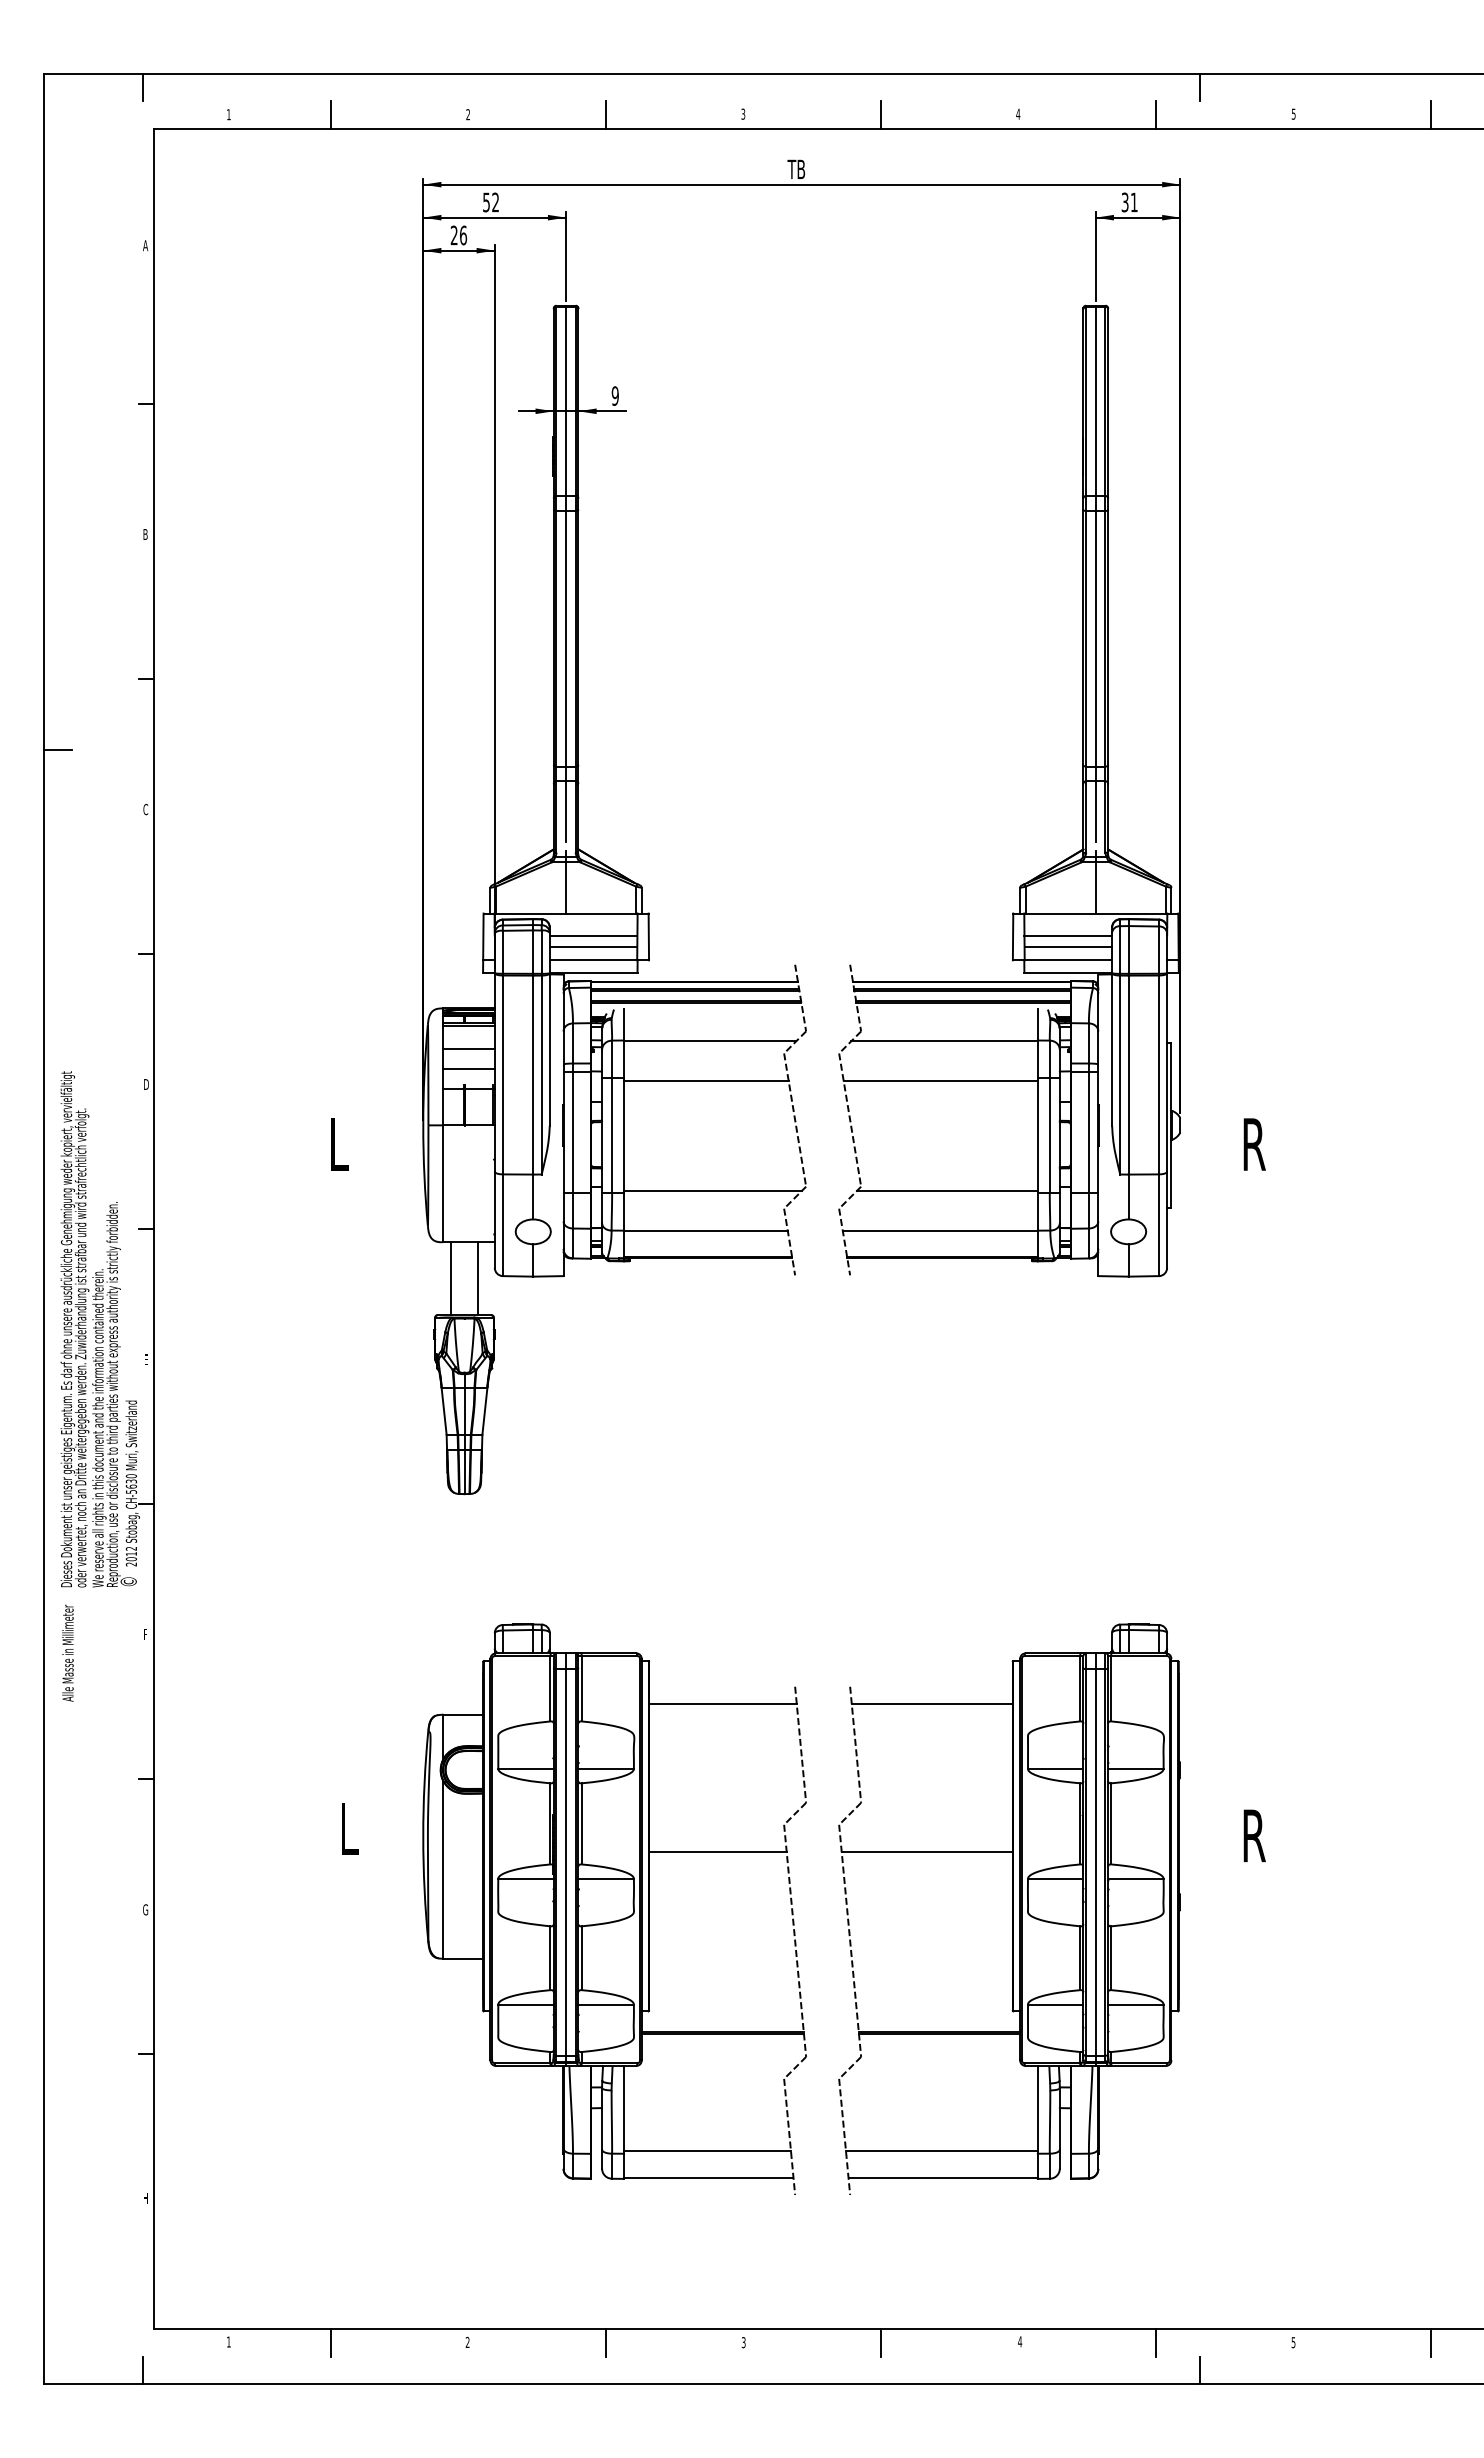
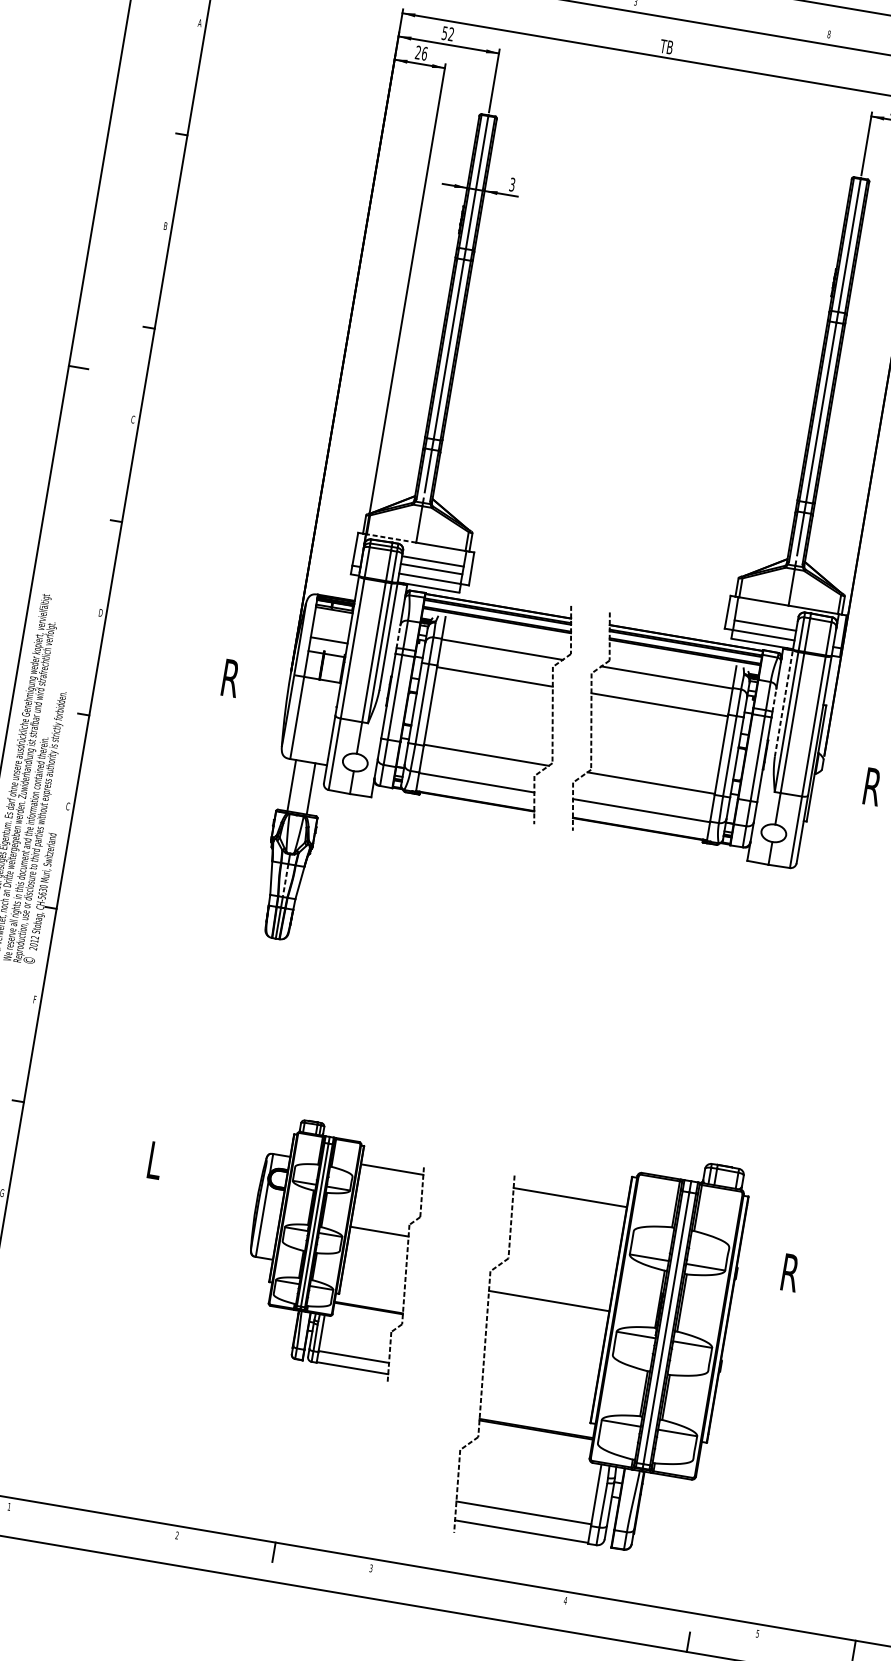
text: (1018, 113) -> (829, 34), 4 -> 8
line: (880, 114) -> (732, 18), removed
text: (614, 395) -> (511, 184), 9 -> 3
line: (530, 913) -> (391, 538), solid -> dashed
line: (1068, 935) -> (766, 617), removed
line: (468, 1048) -> (331, 625), removed
line: (563, 1048) -> (398, 637), solid -> dashed
line: (1098, 1048) -> (774, 700), solid -> dashed
line: (1112, 1049) -> (784, 703), solid -> dashed
text: (341, 1144) -> (230, 678), L -> R
text: (146, 1359) -> (68, 806), E -> C
line: (464, 1411) -> (285, 880), solid -> dashed
part: (614, 1908) -> (331, 1247), size x0.6
part: (1009, 1908) -> (600, 1350), moved
line: (330, 2342) -> (80, 1519), removed
line: (880, 2342) -> (467, 1584), removed
line: (1155, 2342) -> (660, 1617), removed

